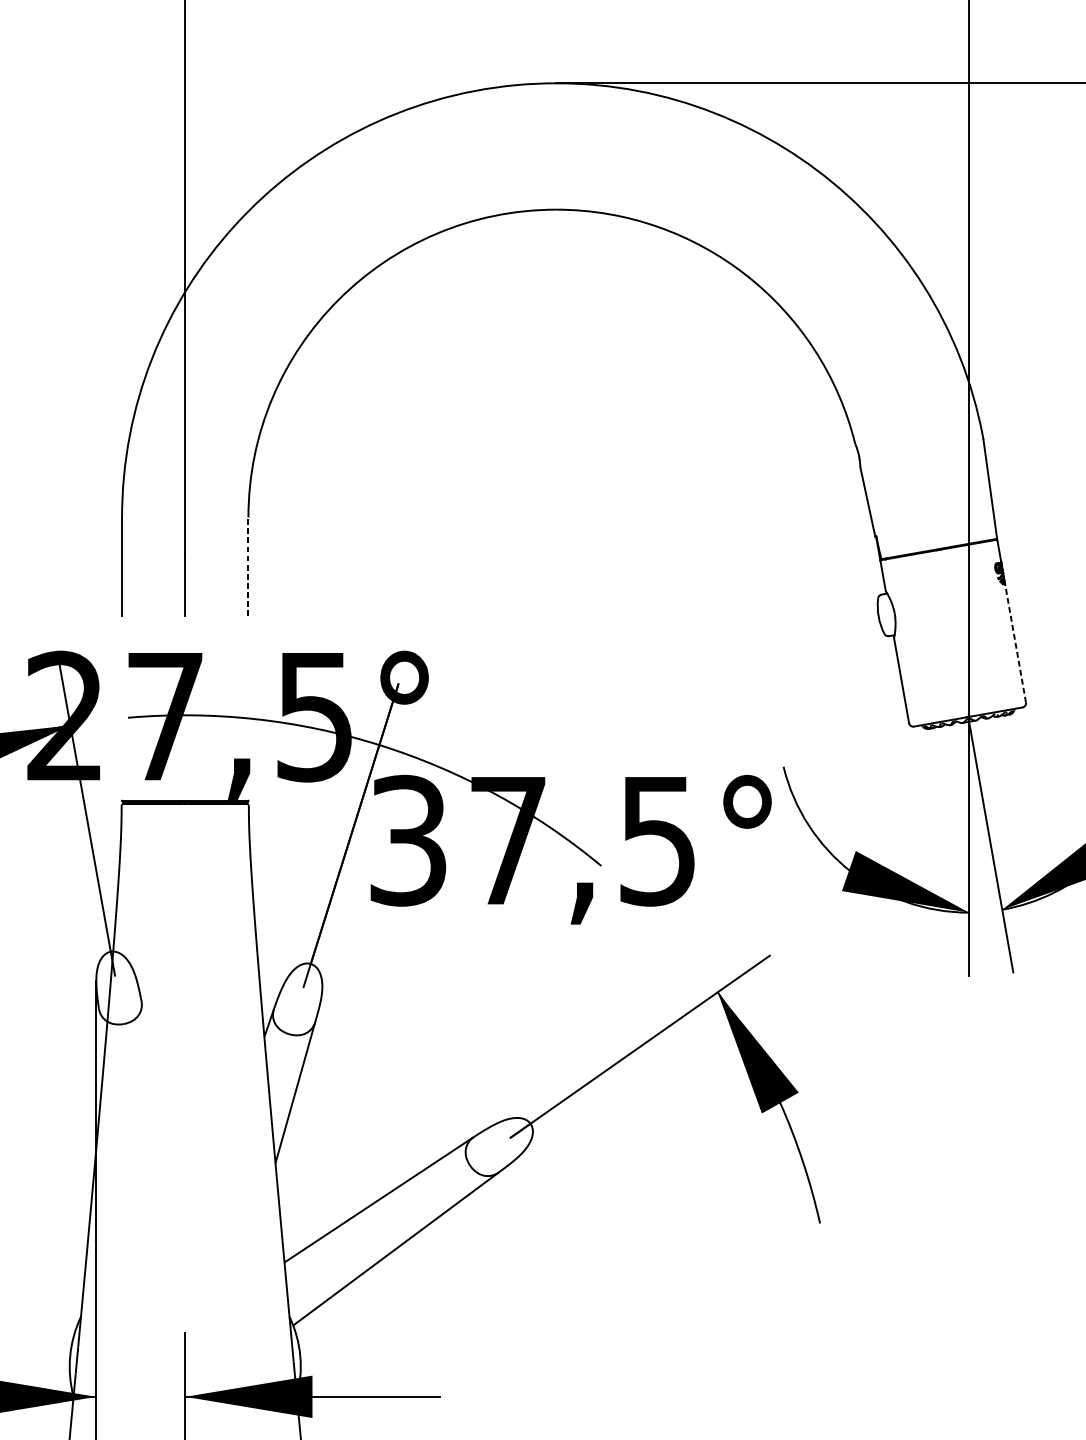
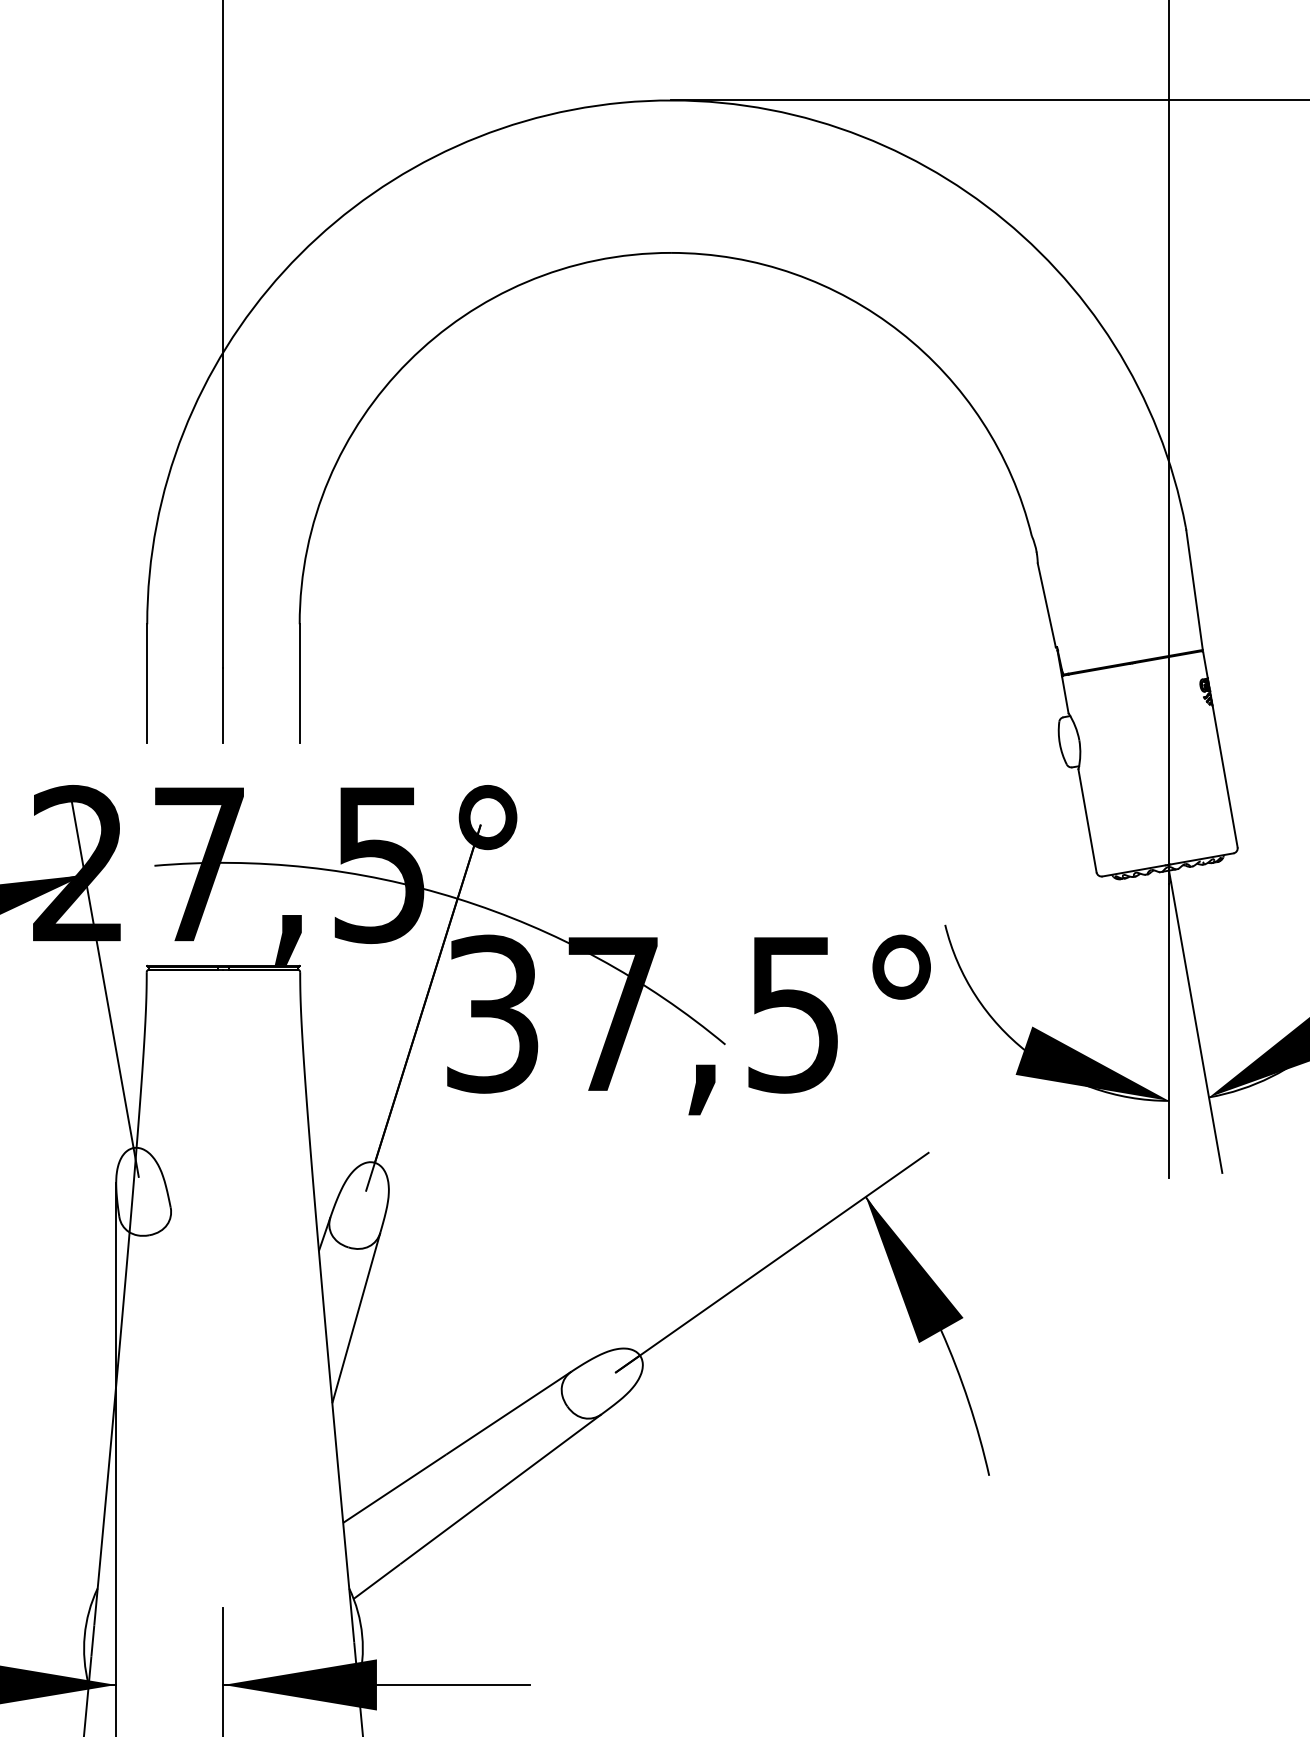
line: (248, 566) -> (299, 683), dashed -> solid
line: (1015, 644) -> (1225, 777), dashed -> solid

